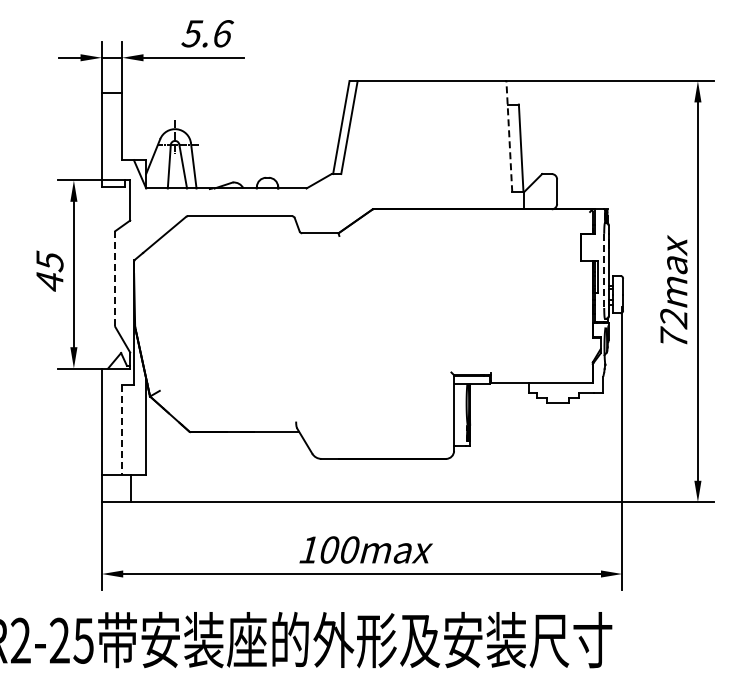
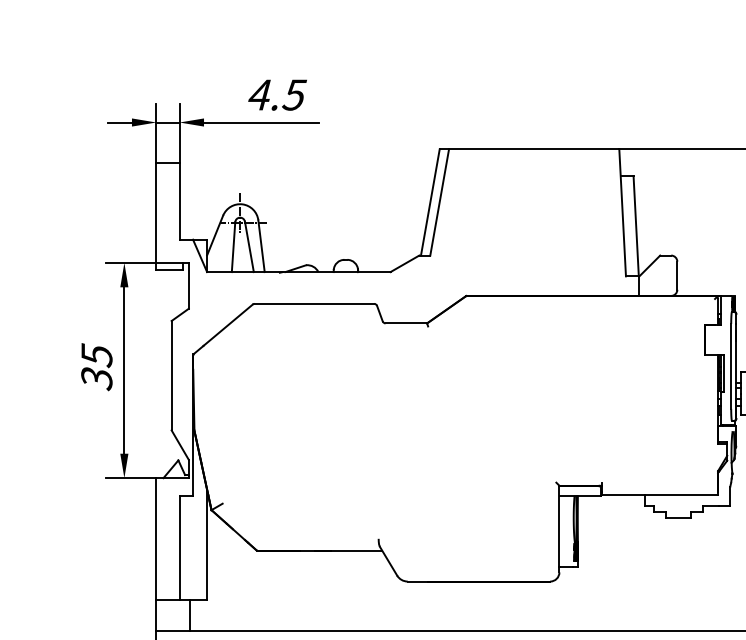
text: (207, 33) -> (277, 94), 5.6 -> 4.5
line: (509, 136) -> (622, 212), dashed -> solid
line: (604, 271) -> (731, 367), dashed -> solid
line: (115, 279) -> (171, 376), dashed -> solid
text: (49, 281) -> (96, 378), 45 -> 35
line: (122, 430) -> (179, 549), dashed -> solid

